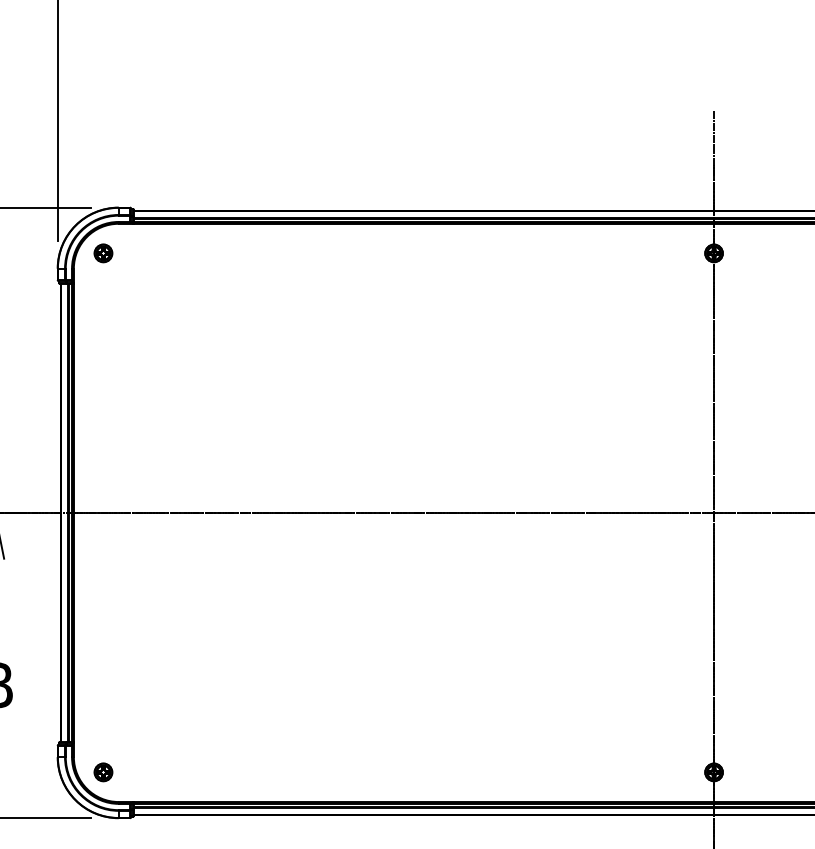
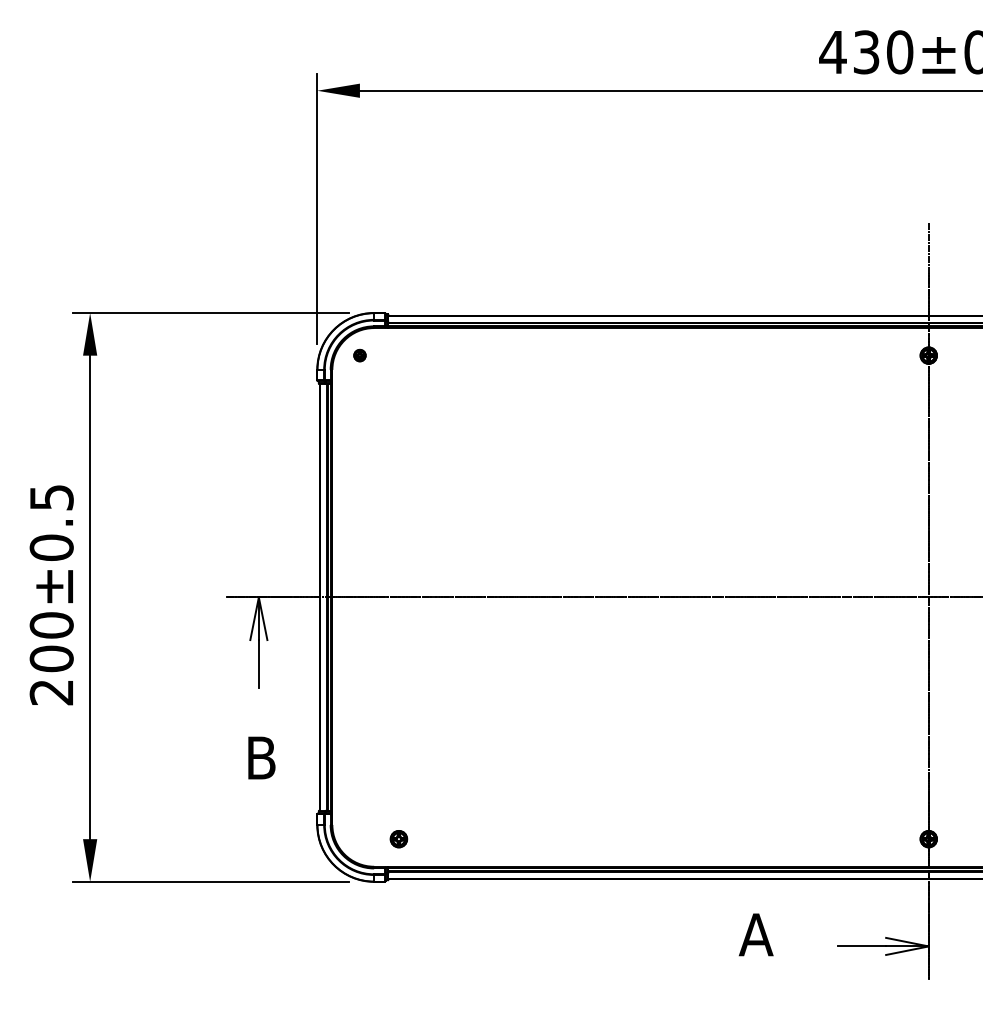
part: (102, 253) -> (359, 355), size x0.7
part: (102, 772) -> (398, 839), moved

